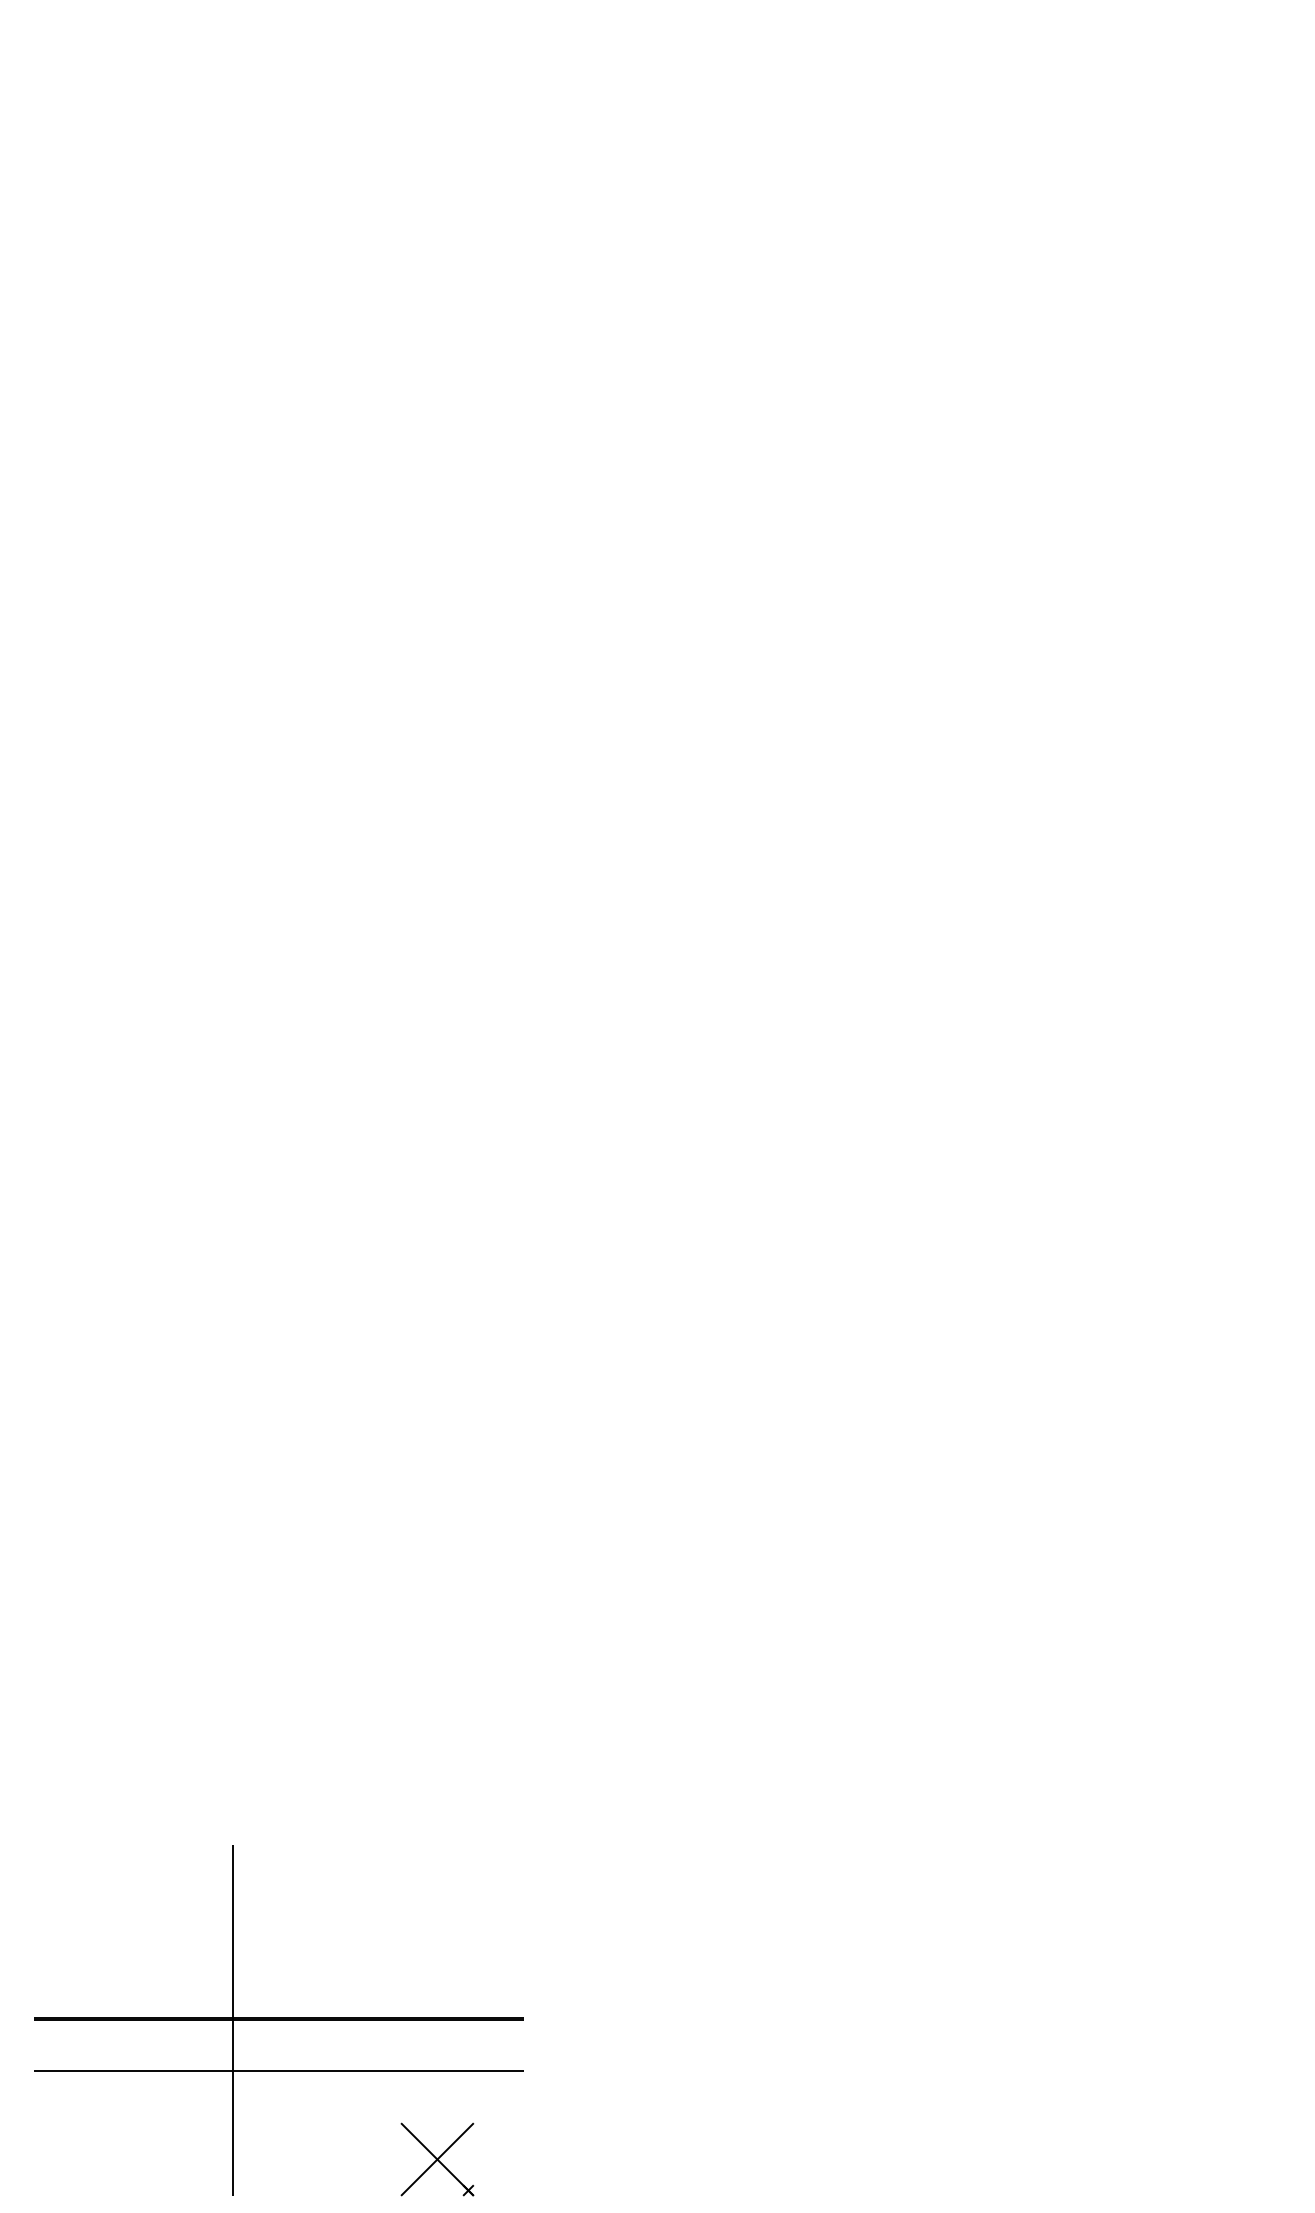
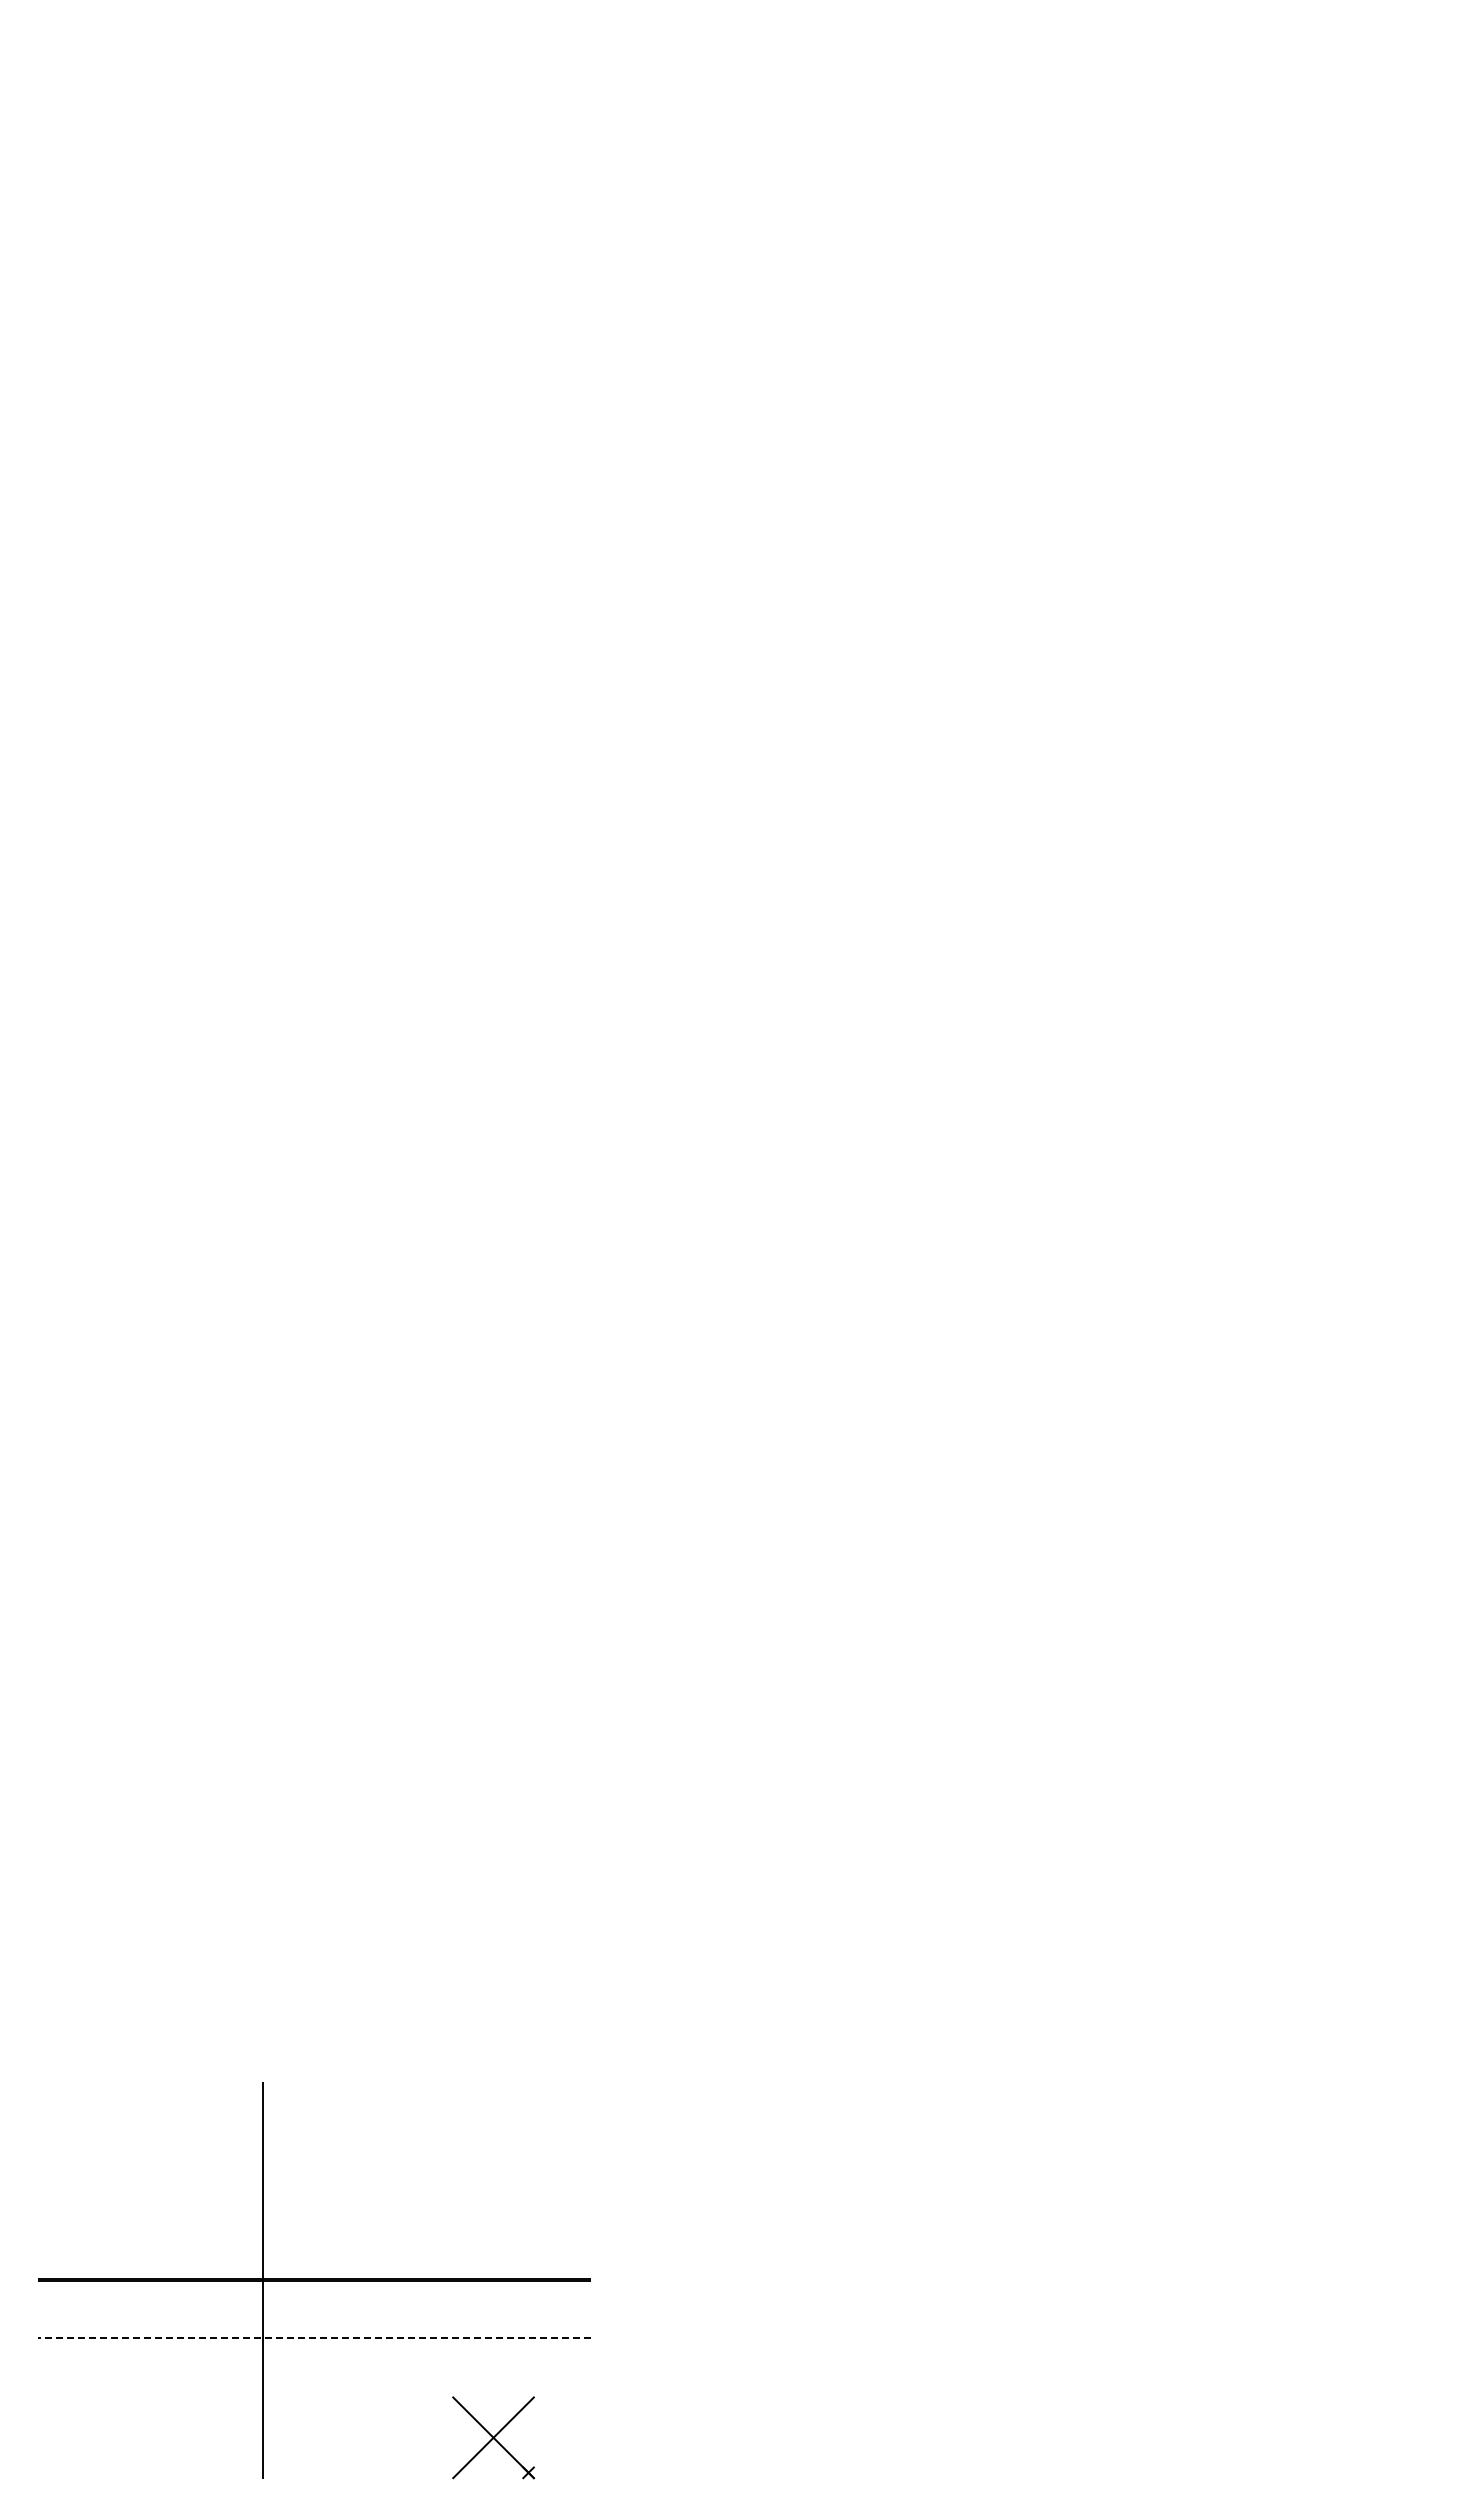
line: (278, 2070) -> (314, 2337), solid -> dashed

